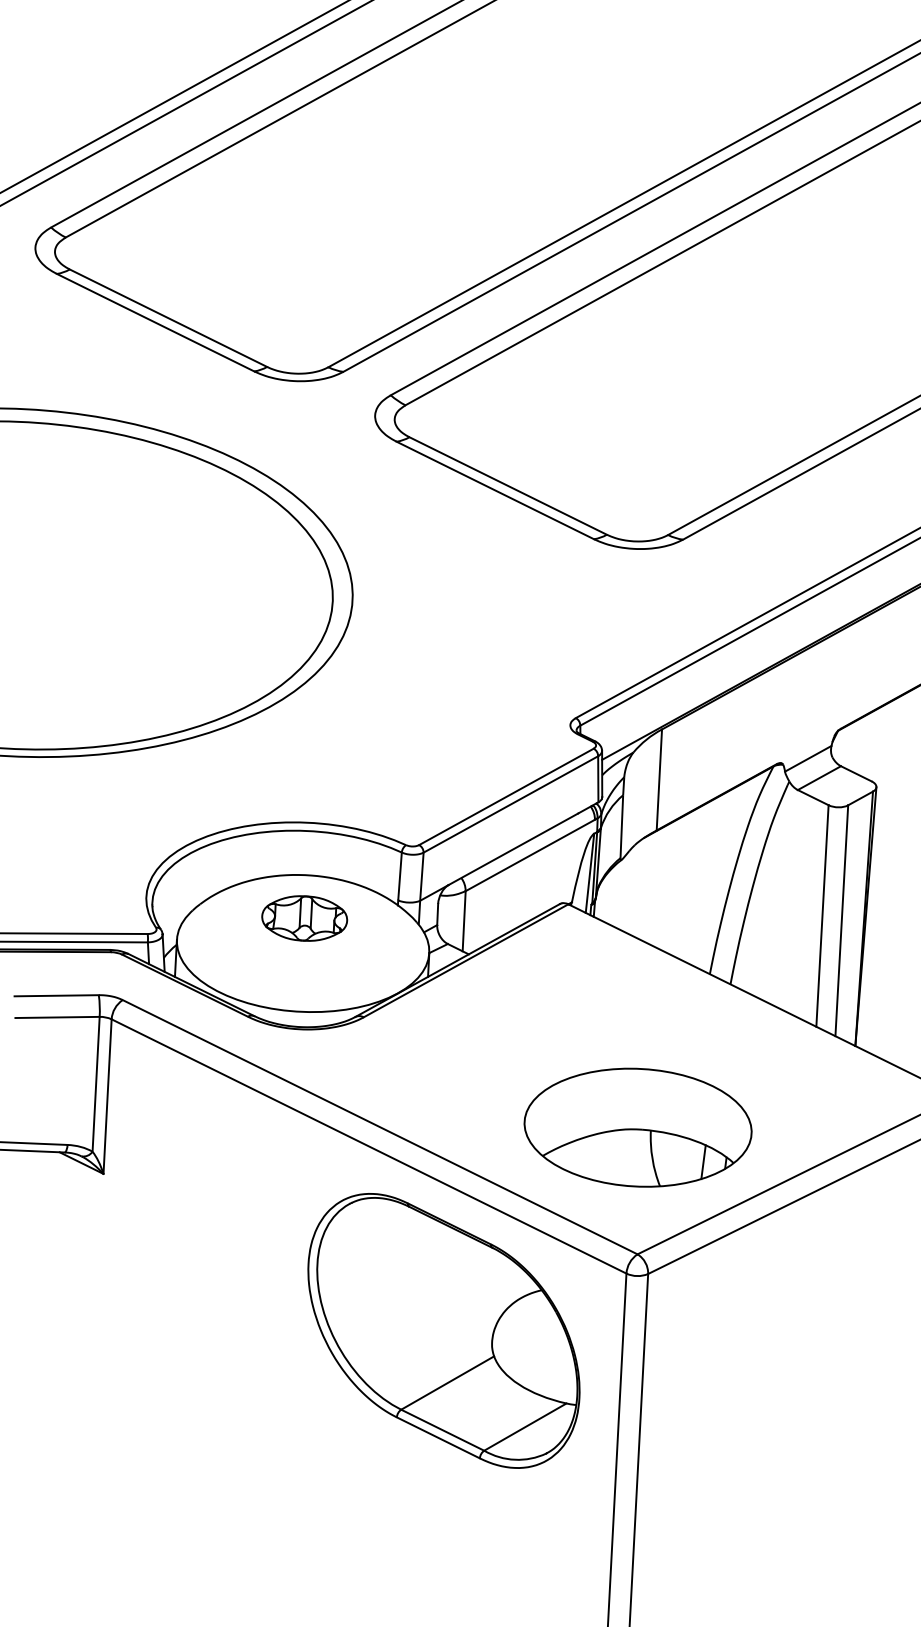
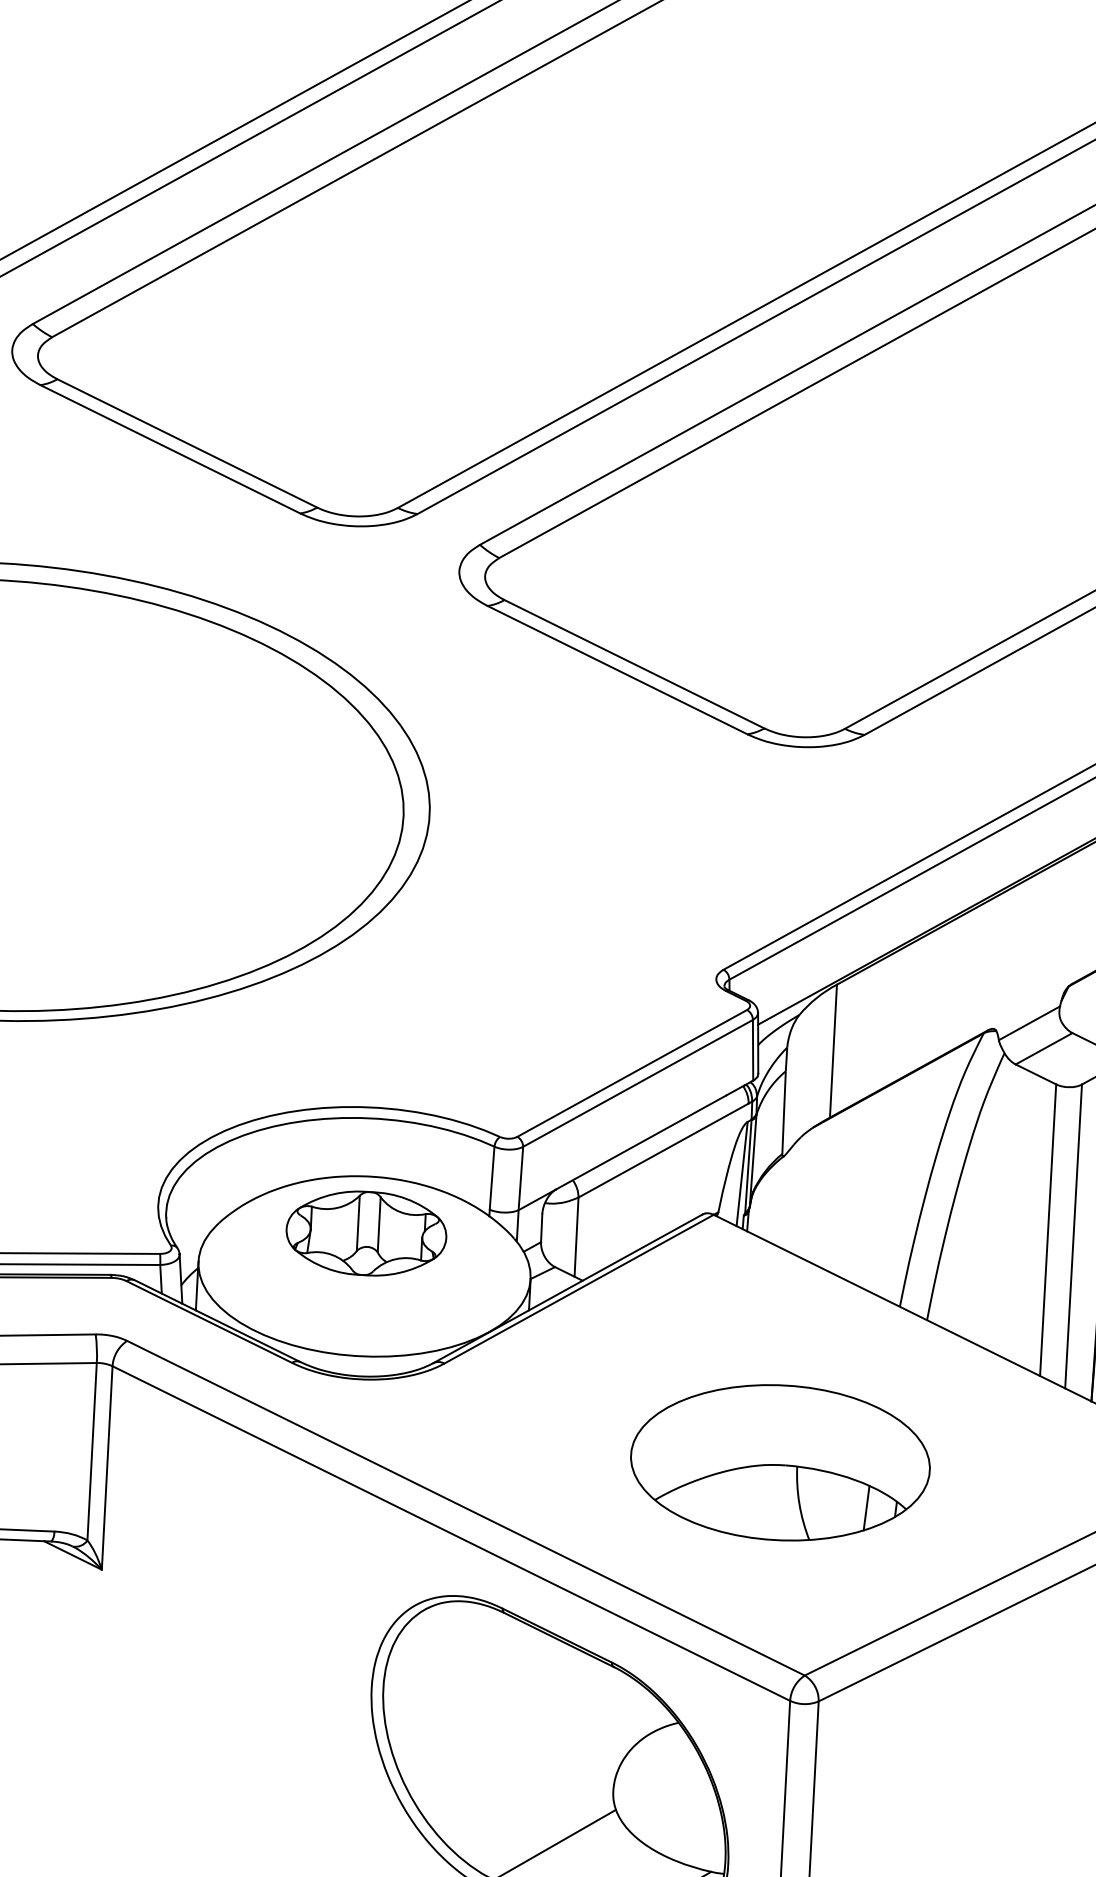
part: (304, 918) -> (366, 1233), size x1.43
part: (637, 1127) -> (779, 1462), moved

